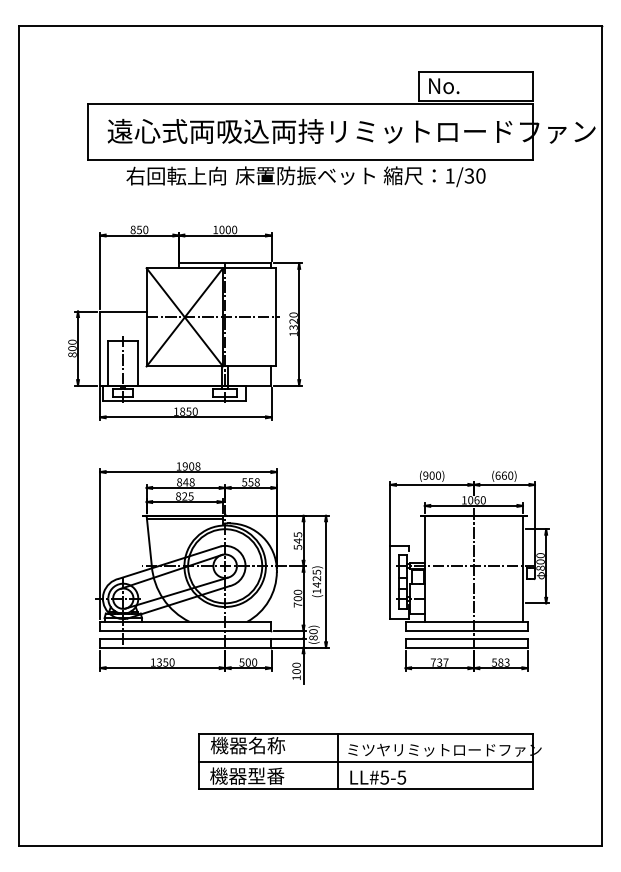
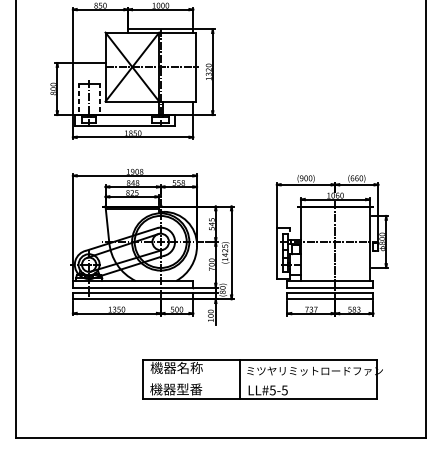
line: (108, 363) -> (78, 99), solid -> dashed
line: (138, 363) -> (99, 99), solid -> dashed
line: (365, 761) -> (259, 379), removed

